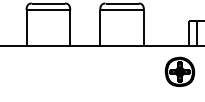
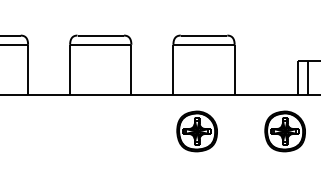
part: (116, 71) -> (196, 131), added

